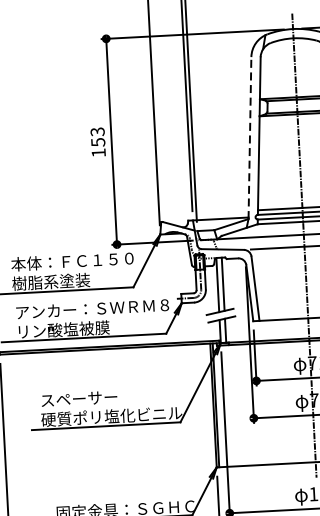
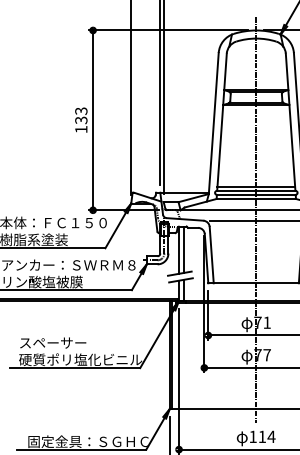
line: (249, 138) -> (213, 123), dashed -> solid
text: (97, 141) -> (80, 119), 153 -> 133

